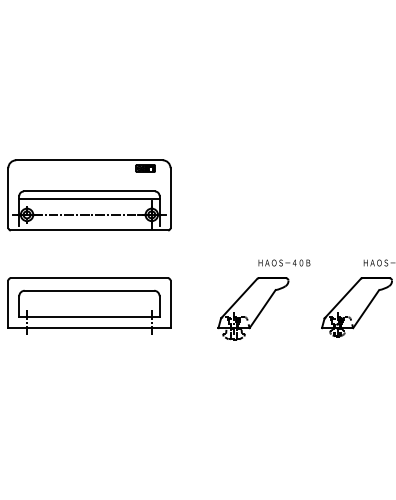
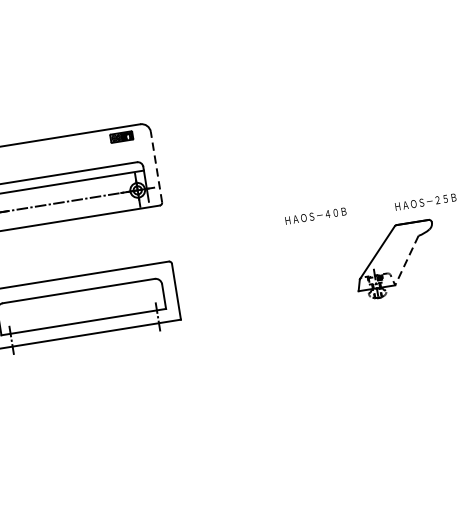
line: (170, 197) -> (156, 166), solid -> dashed
text: (284, 262) -> (315, 215), moved
part: (253, 308) -> (274, 281), removed
line: (365, 309) -> (406, 261), solid -> dashed

